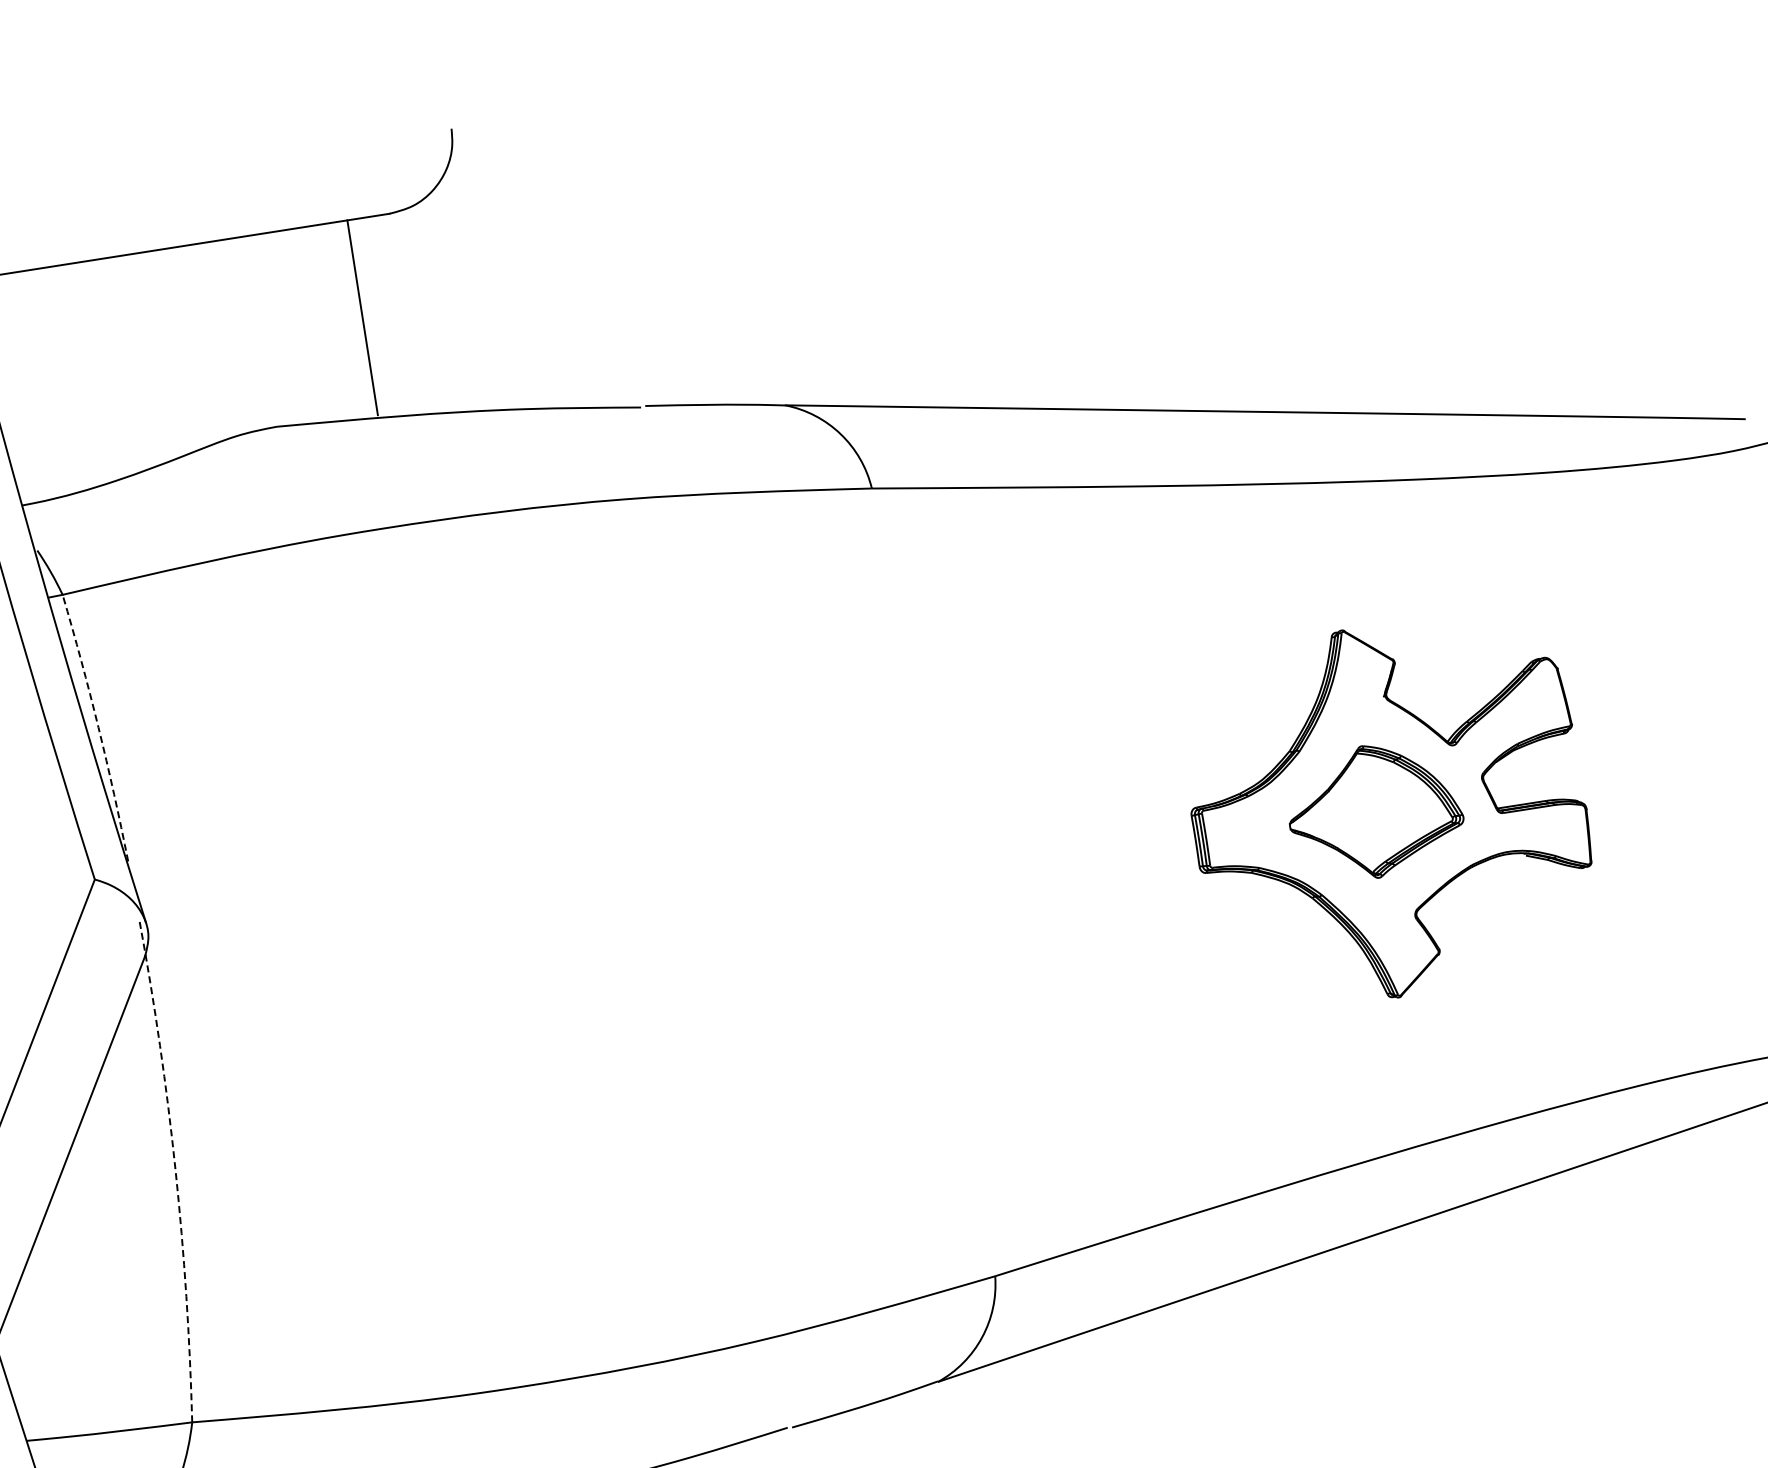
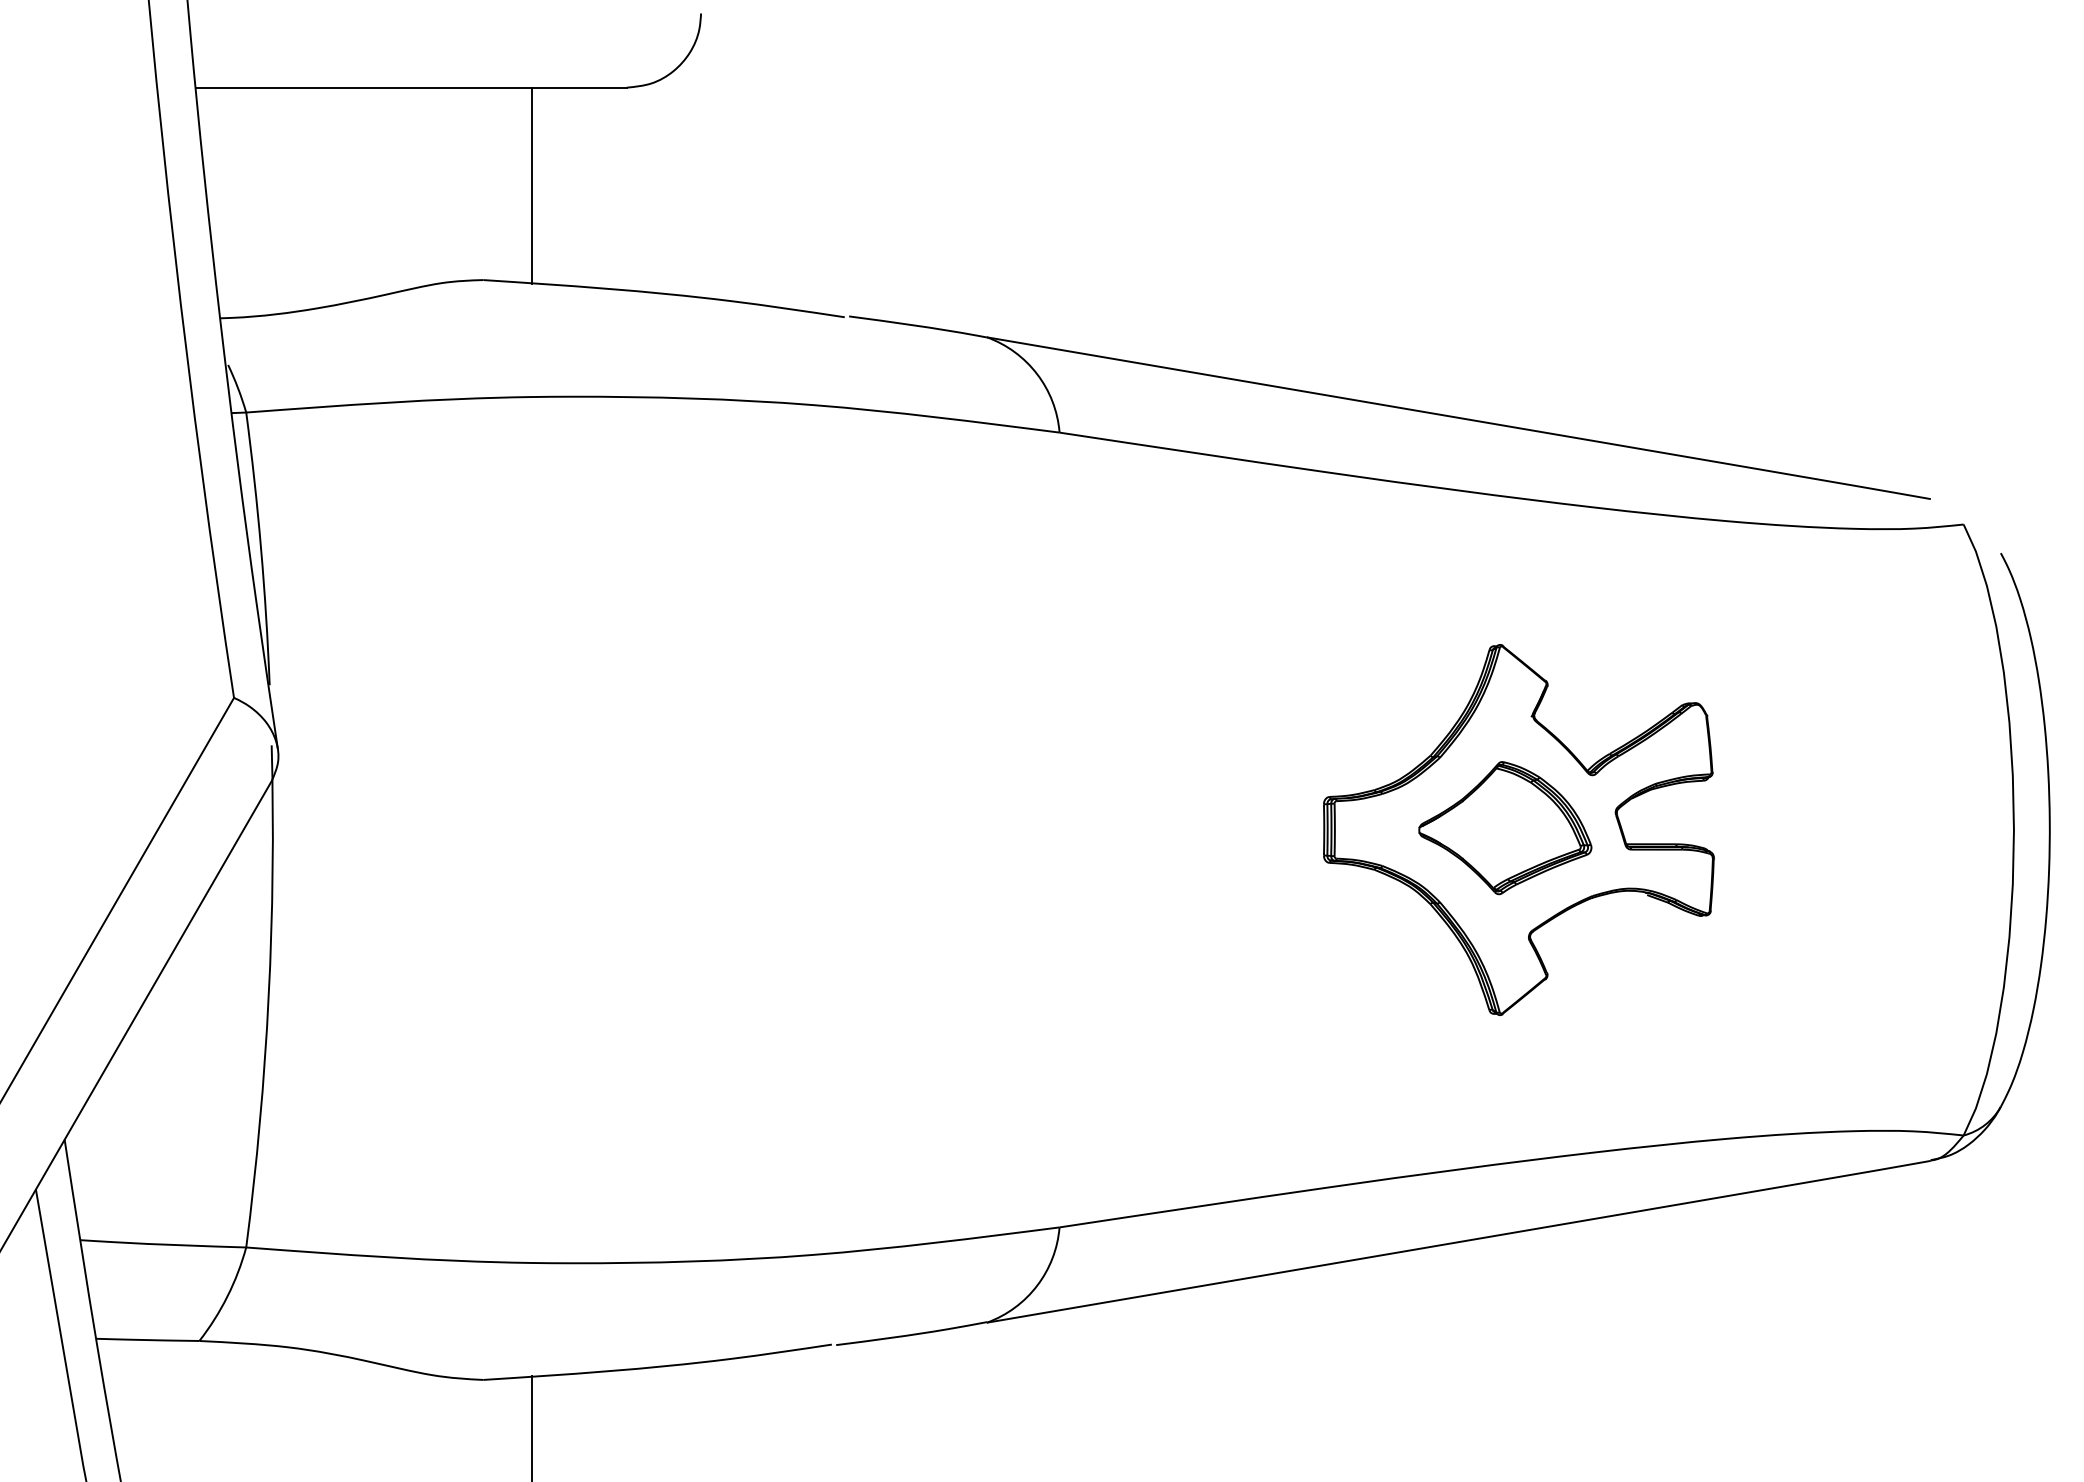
line: (362, 317) -> (532, 185), moved
arc: (98, 727) -> (261, 548), dashed -> solid
arc: (175, 1170) -> (268, 996), dashed -> solid

